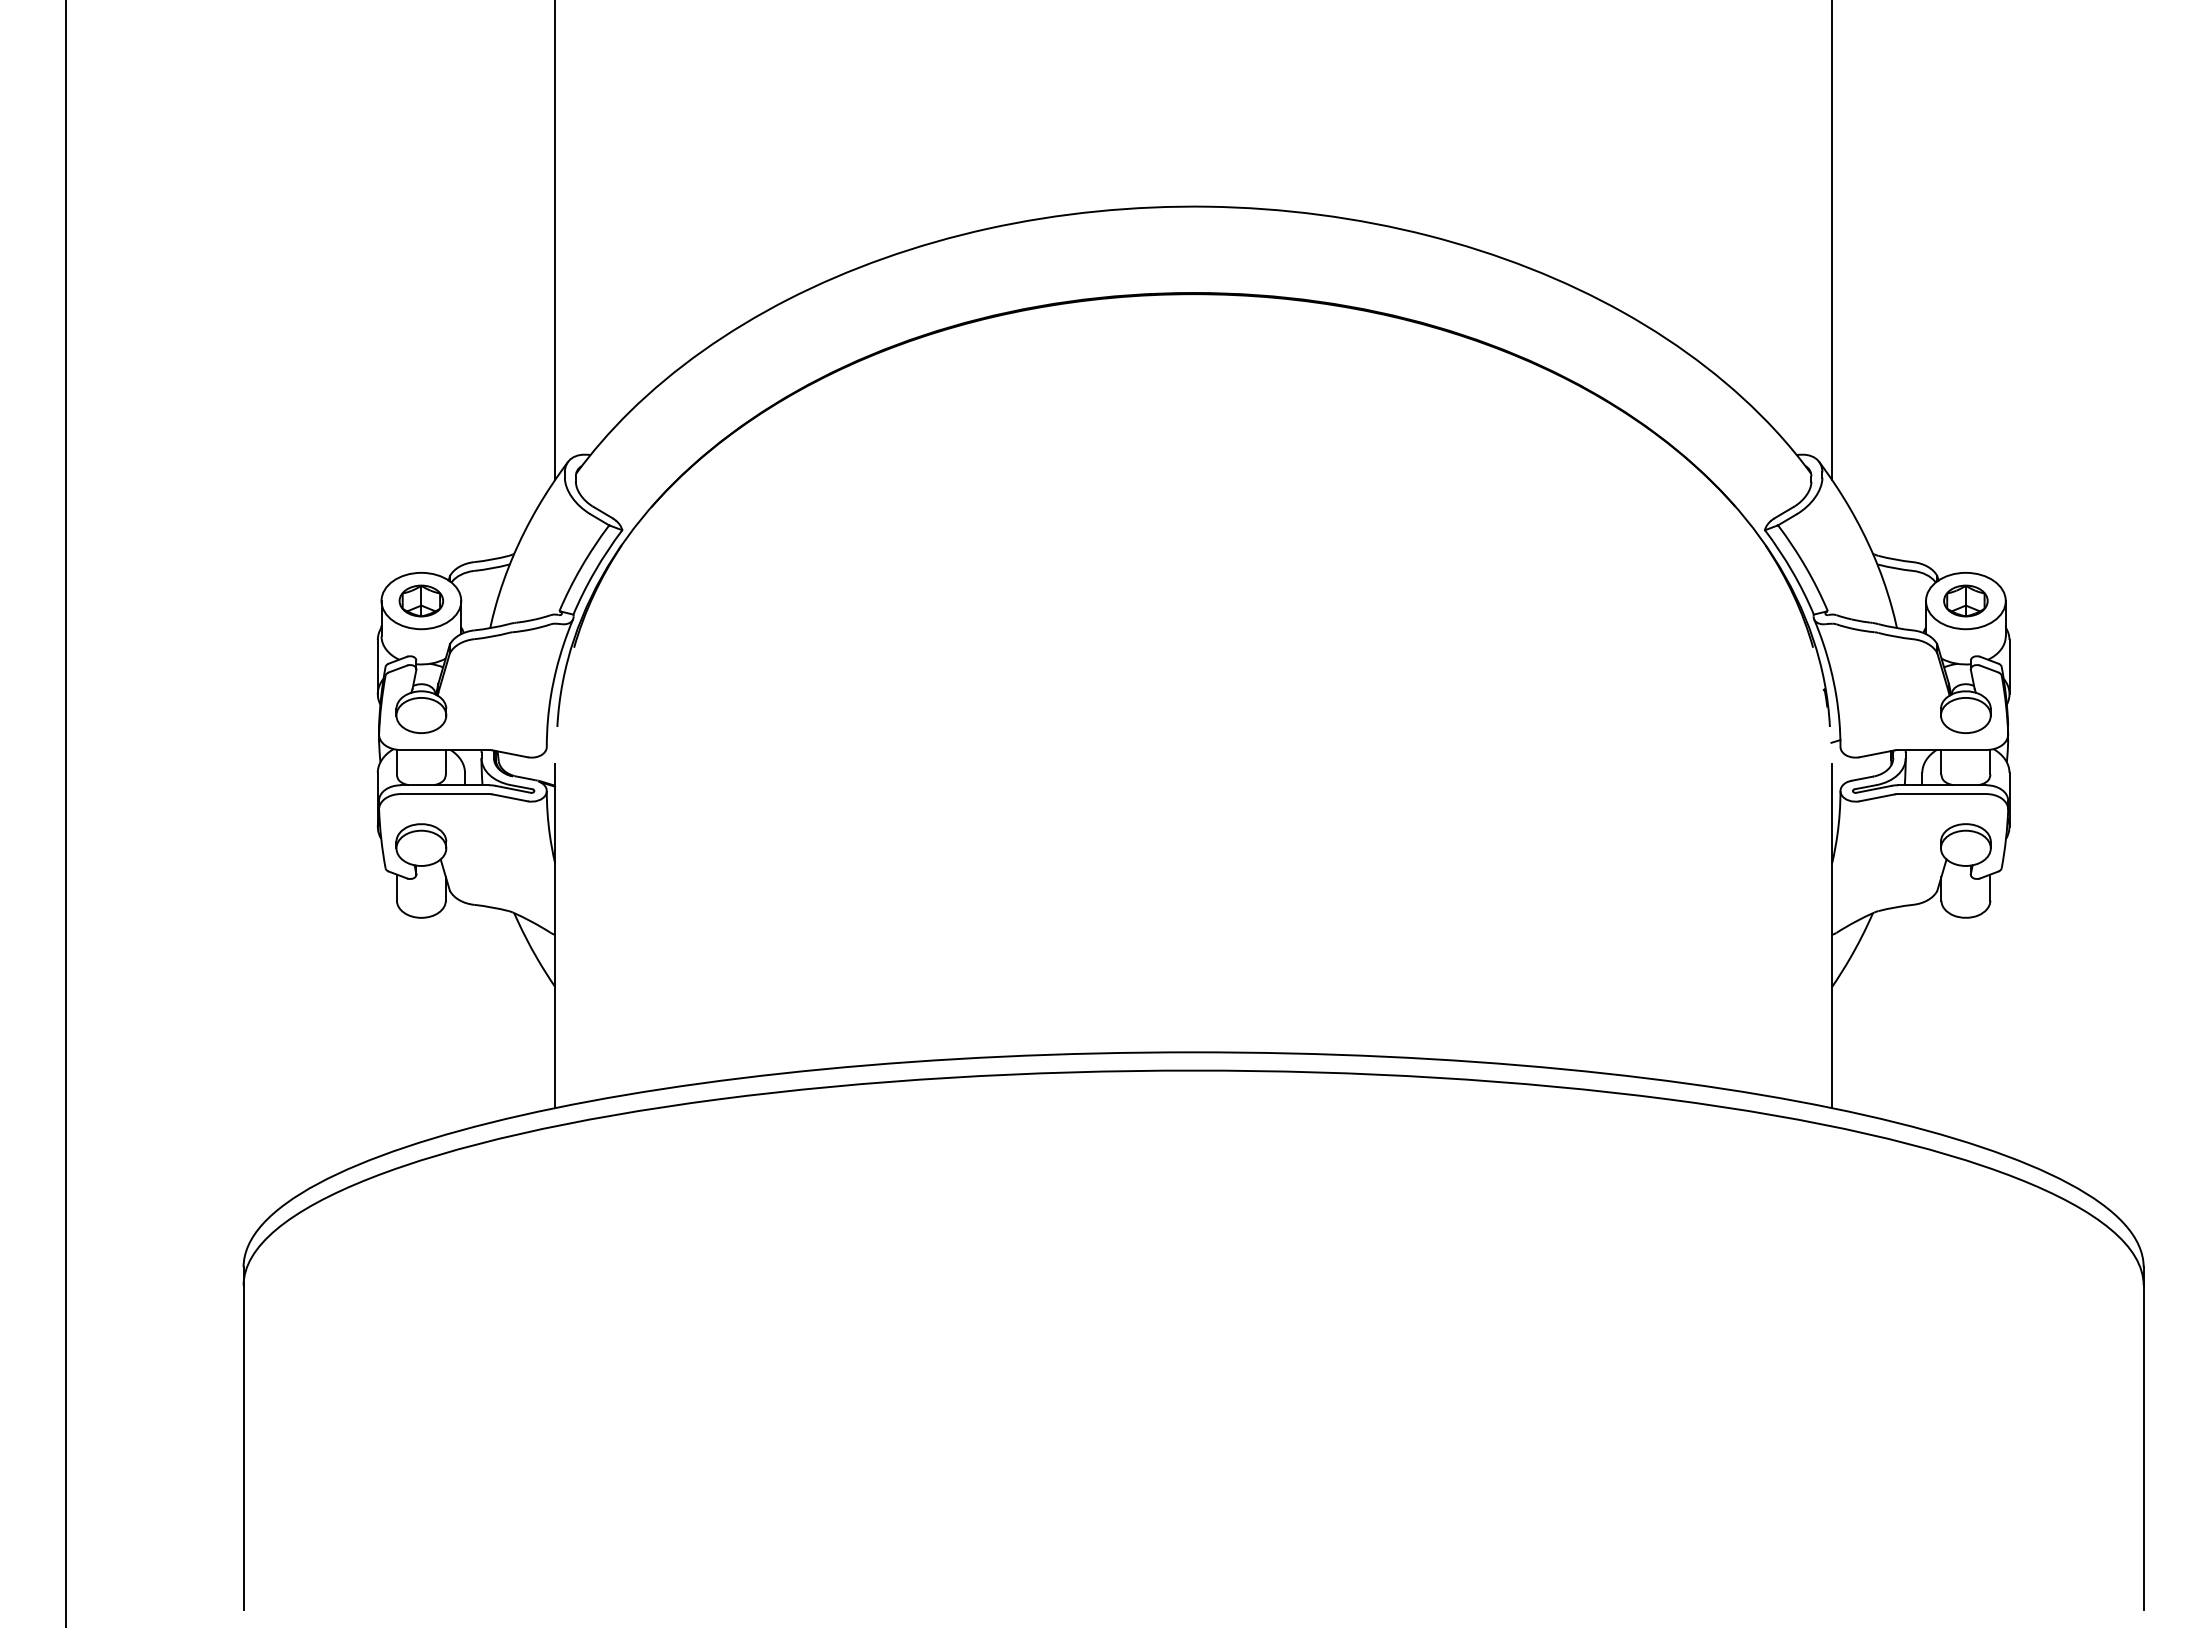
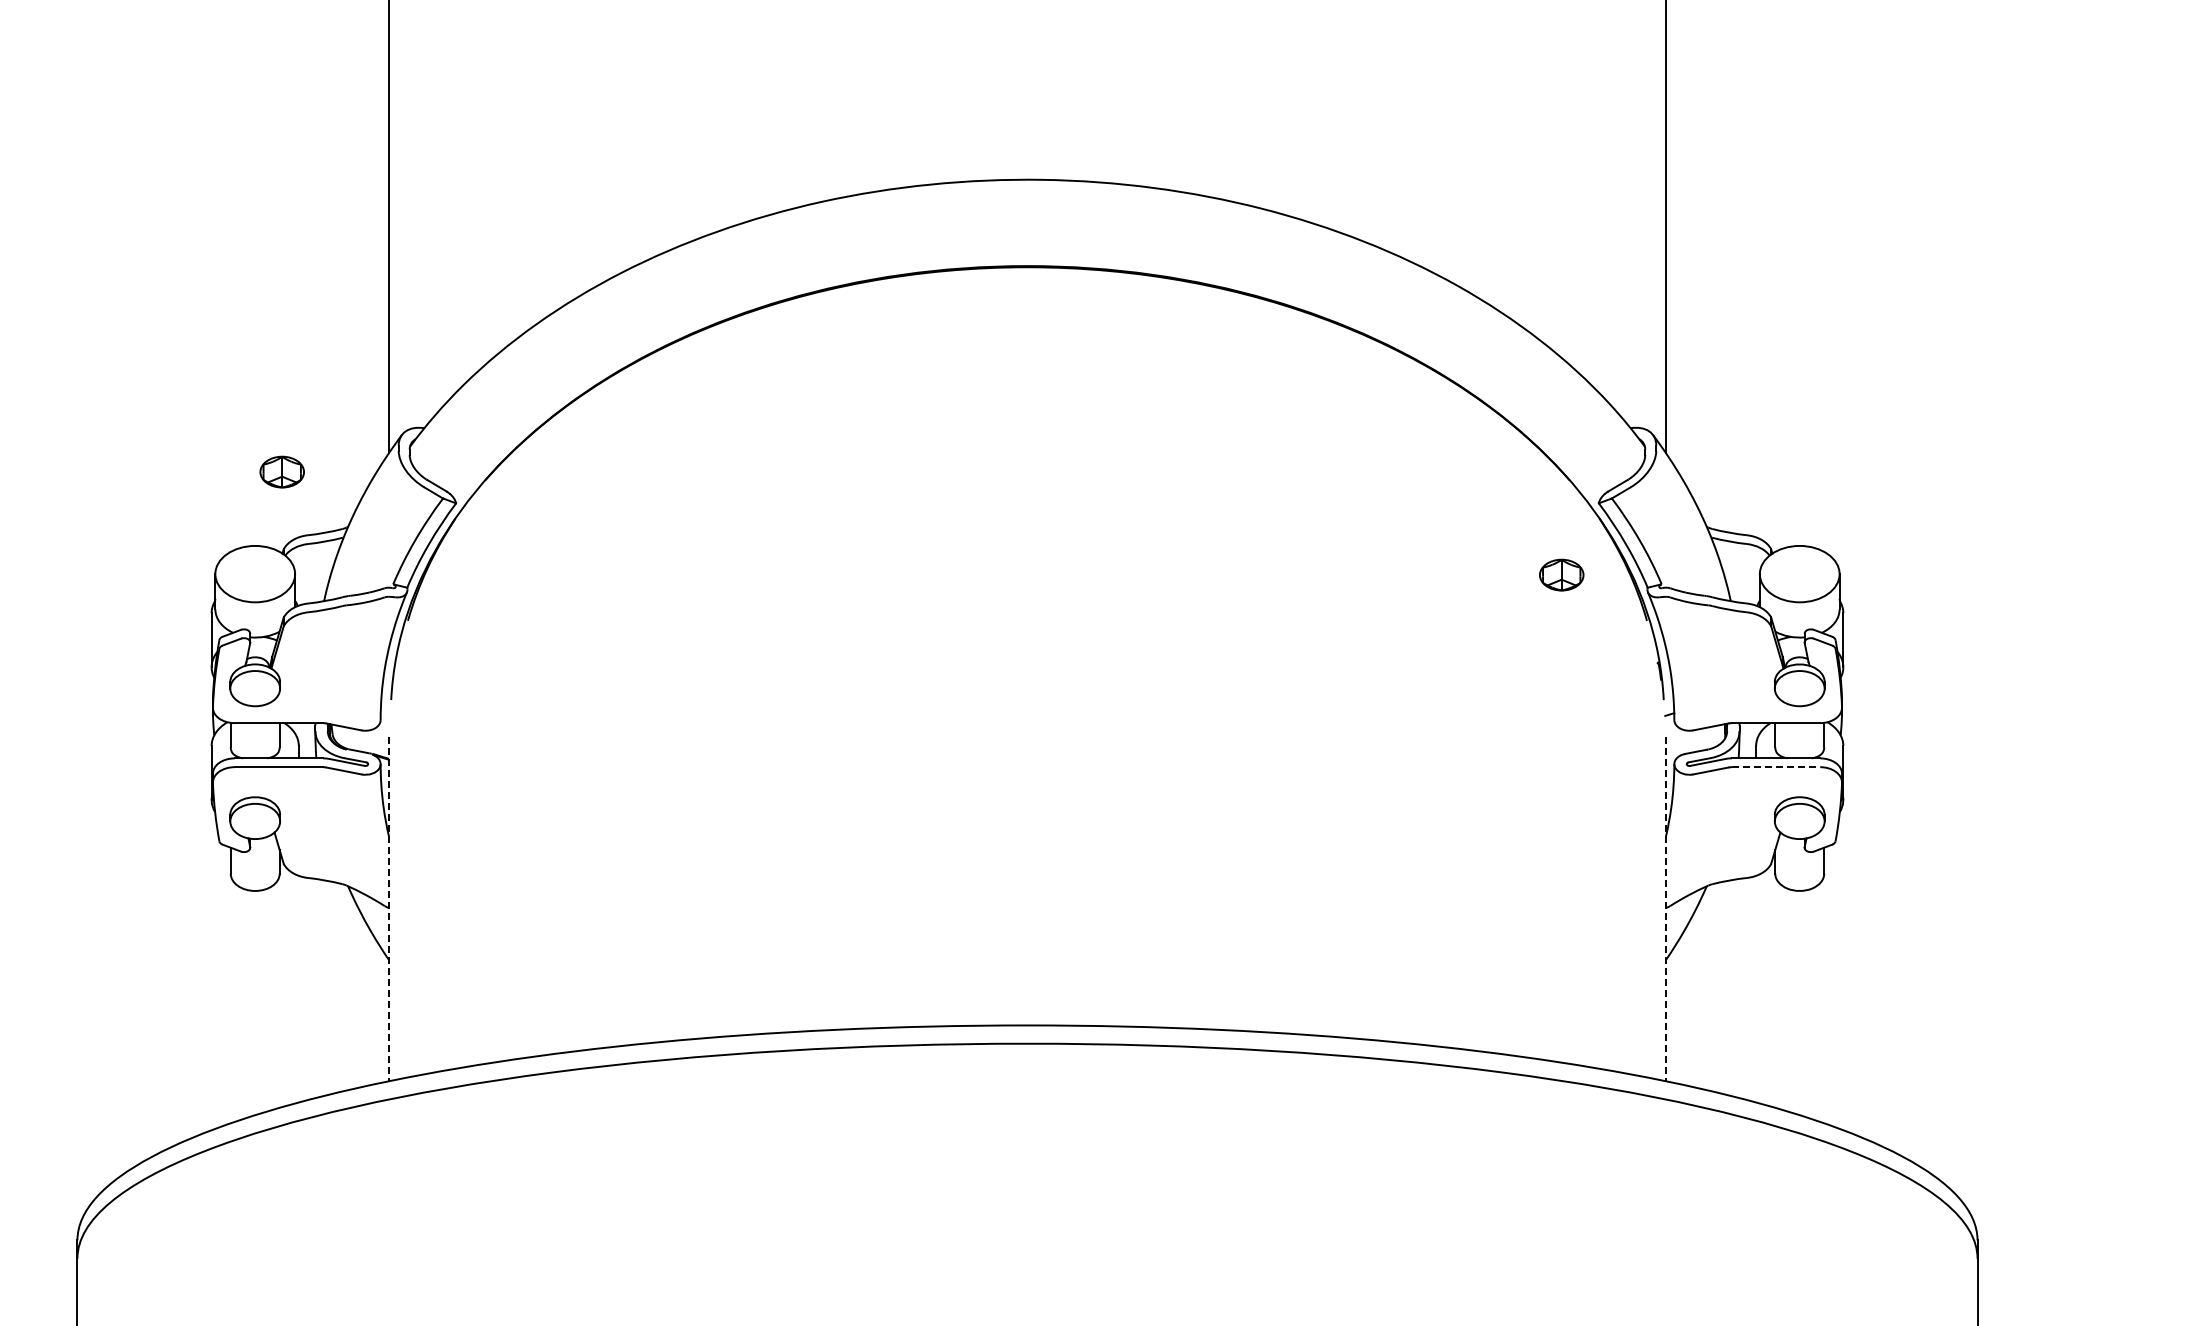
part: (421, 600) -> (282, 471), moved
part: (1965, 600) -> (1561, 574), moved
line: (1942, 794) -> (1776, 767), solid -> dashed
line: (555, 936) -> (389, 909), solid -> dashed
line: (1832, 936) -> (1666, 909), solid -> dashed

